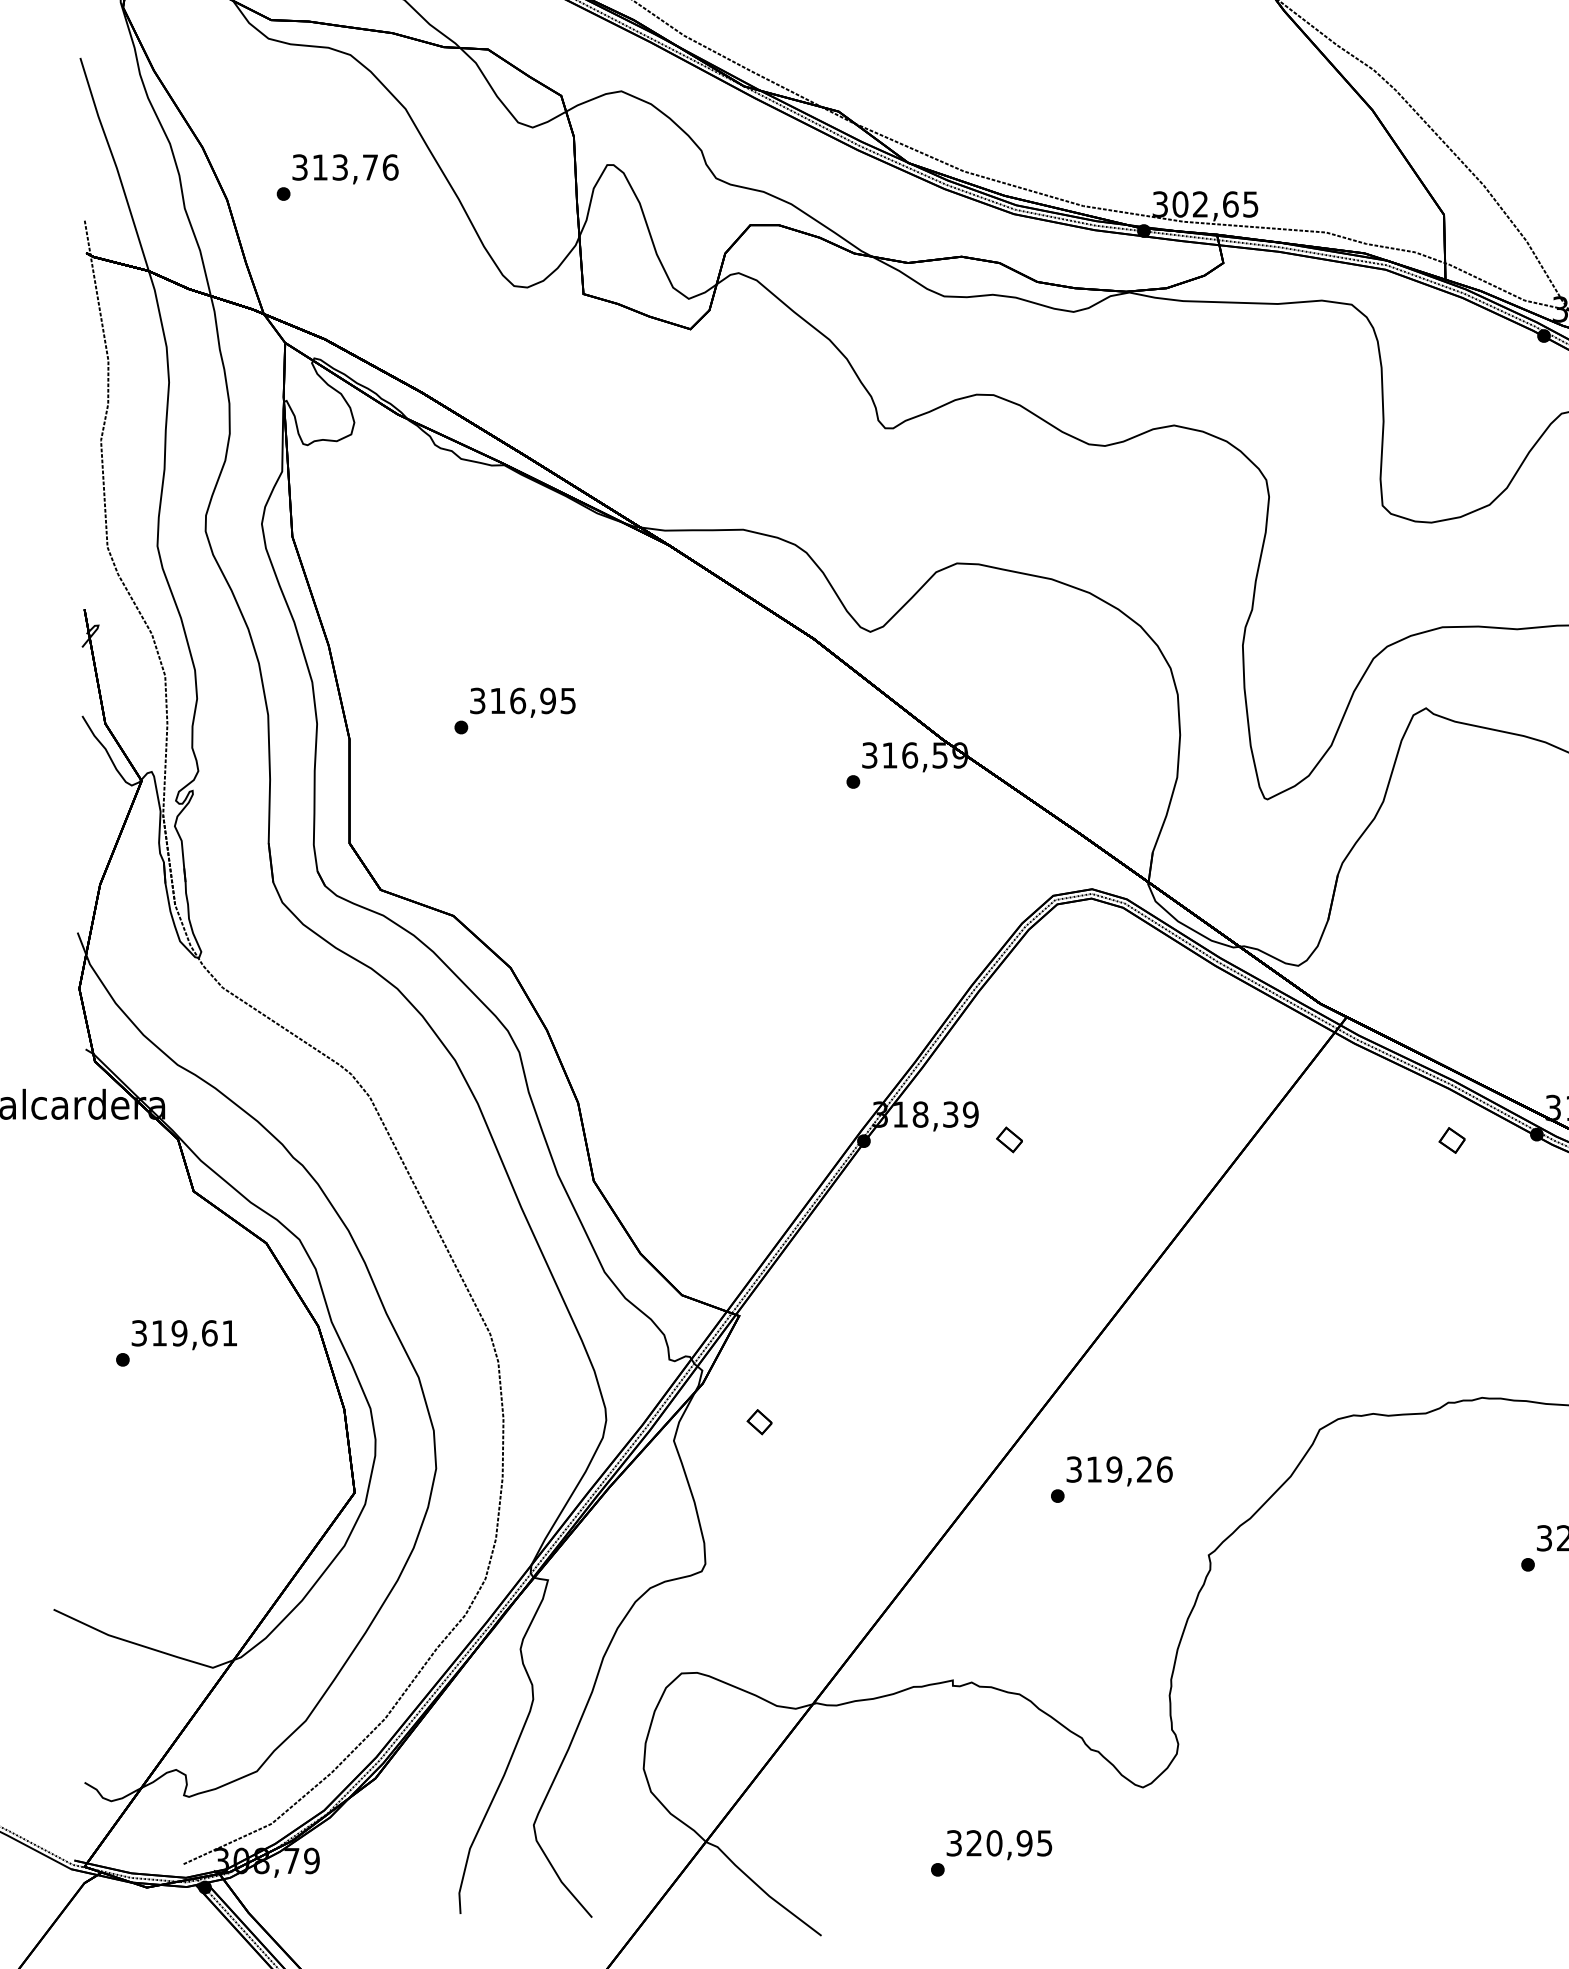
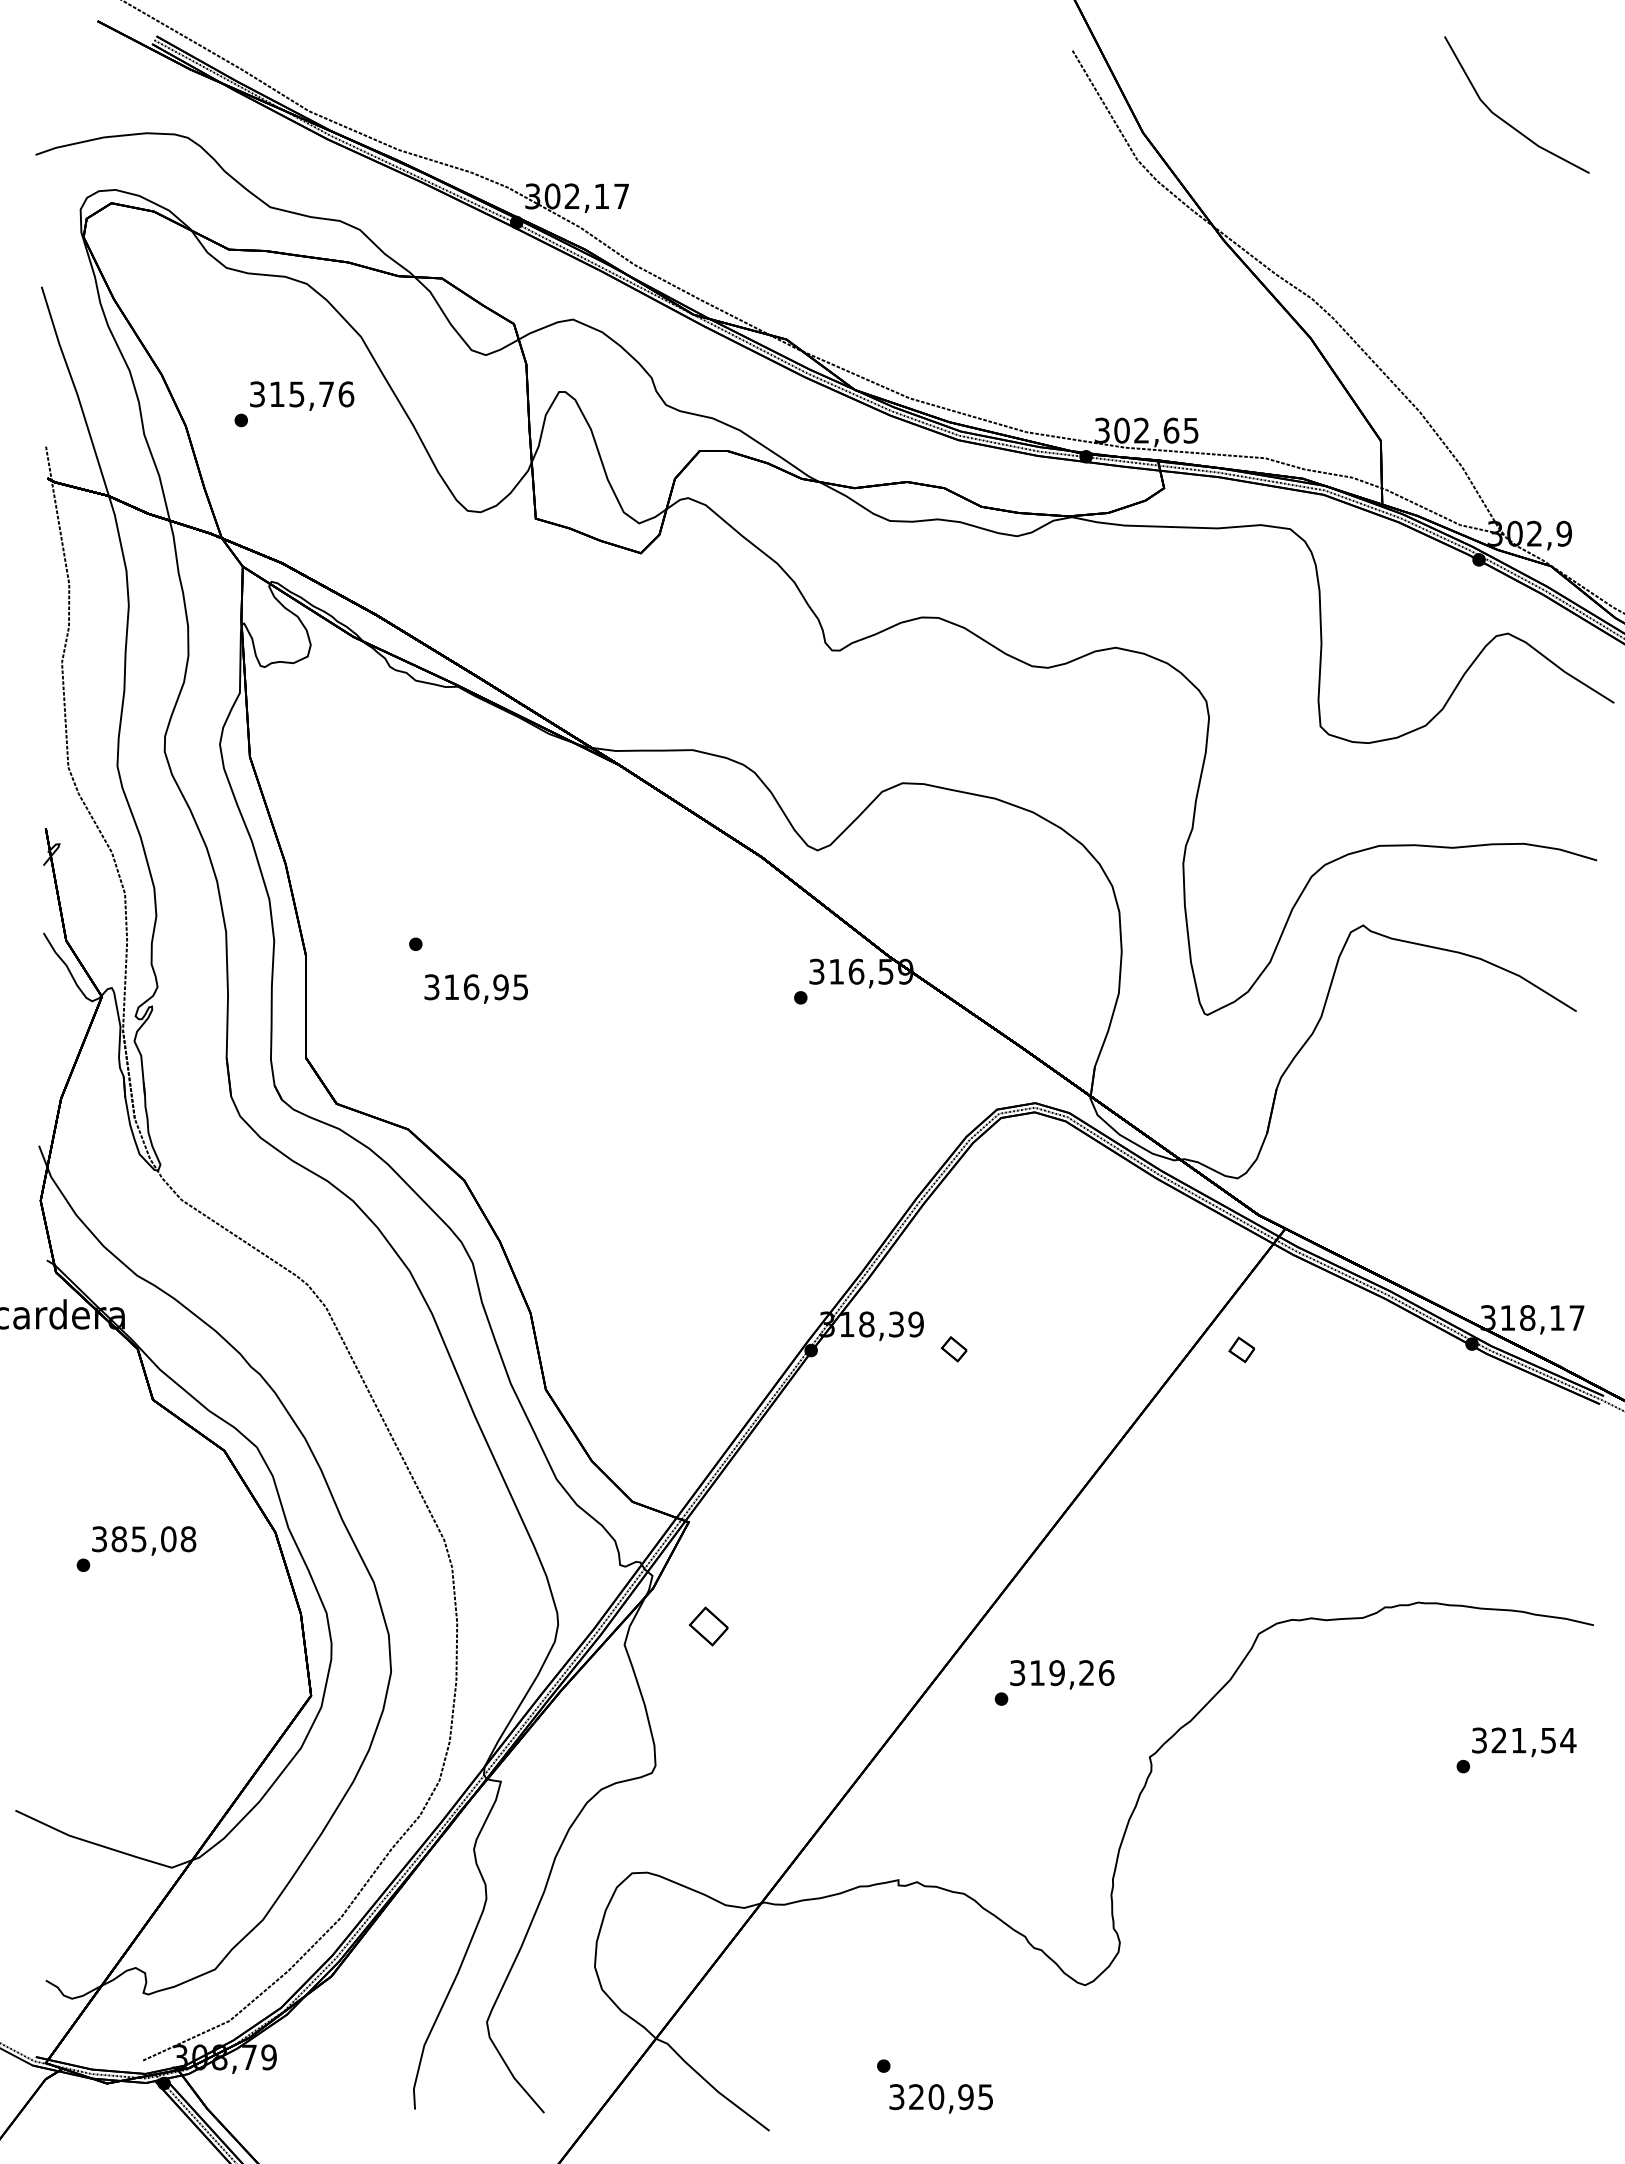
text: (340, 166) -> (297, 393), 313,76 -> 315,76
text: (522, 702) -> (475, 988), moved
part: (1451, 1140) -> (1241, 1349), moved
text: (194, 1333) -> (153, 1539), 319,61 -> 385,08
part: (759, 1422) -> (708, 1626), size x1.6
text: (998, 1844) -> (940, 2098), moved

